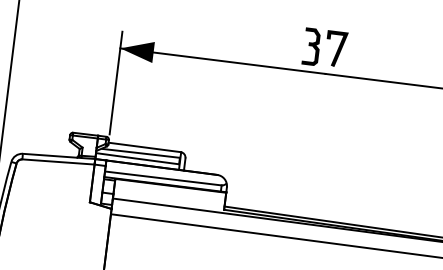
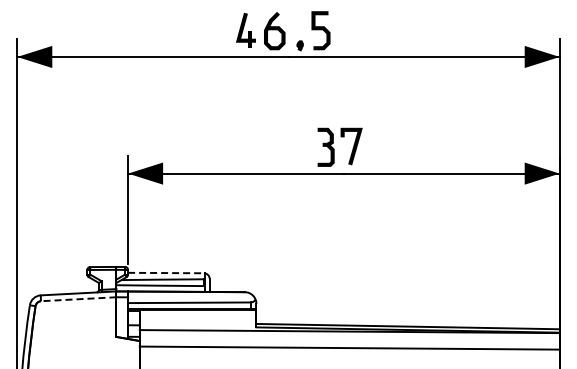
line: (145, 147) -> (166, 273), solid -> dashed
line: (58, 162) -> (78, 299), solid -> dashed

